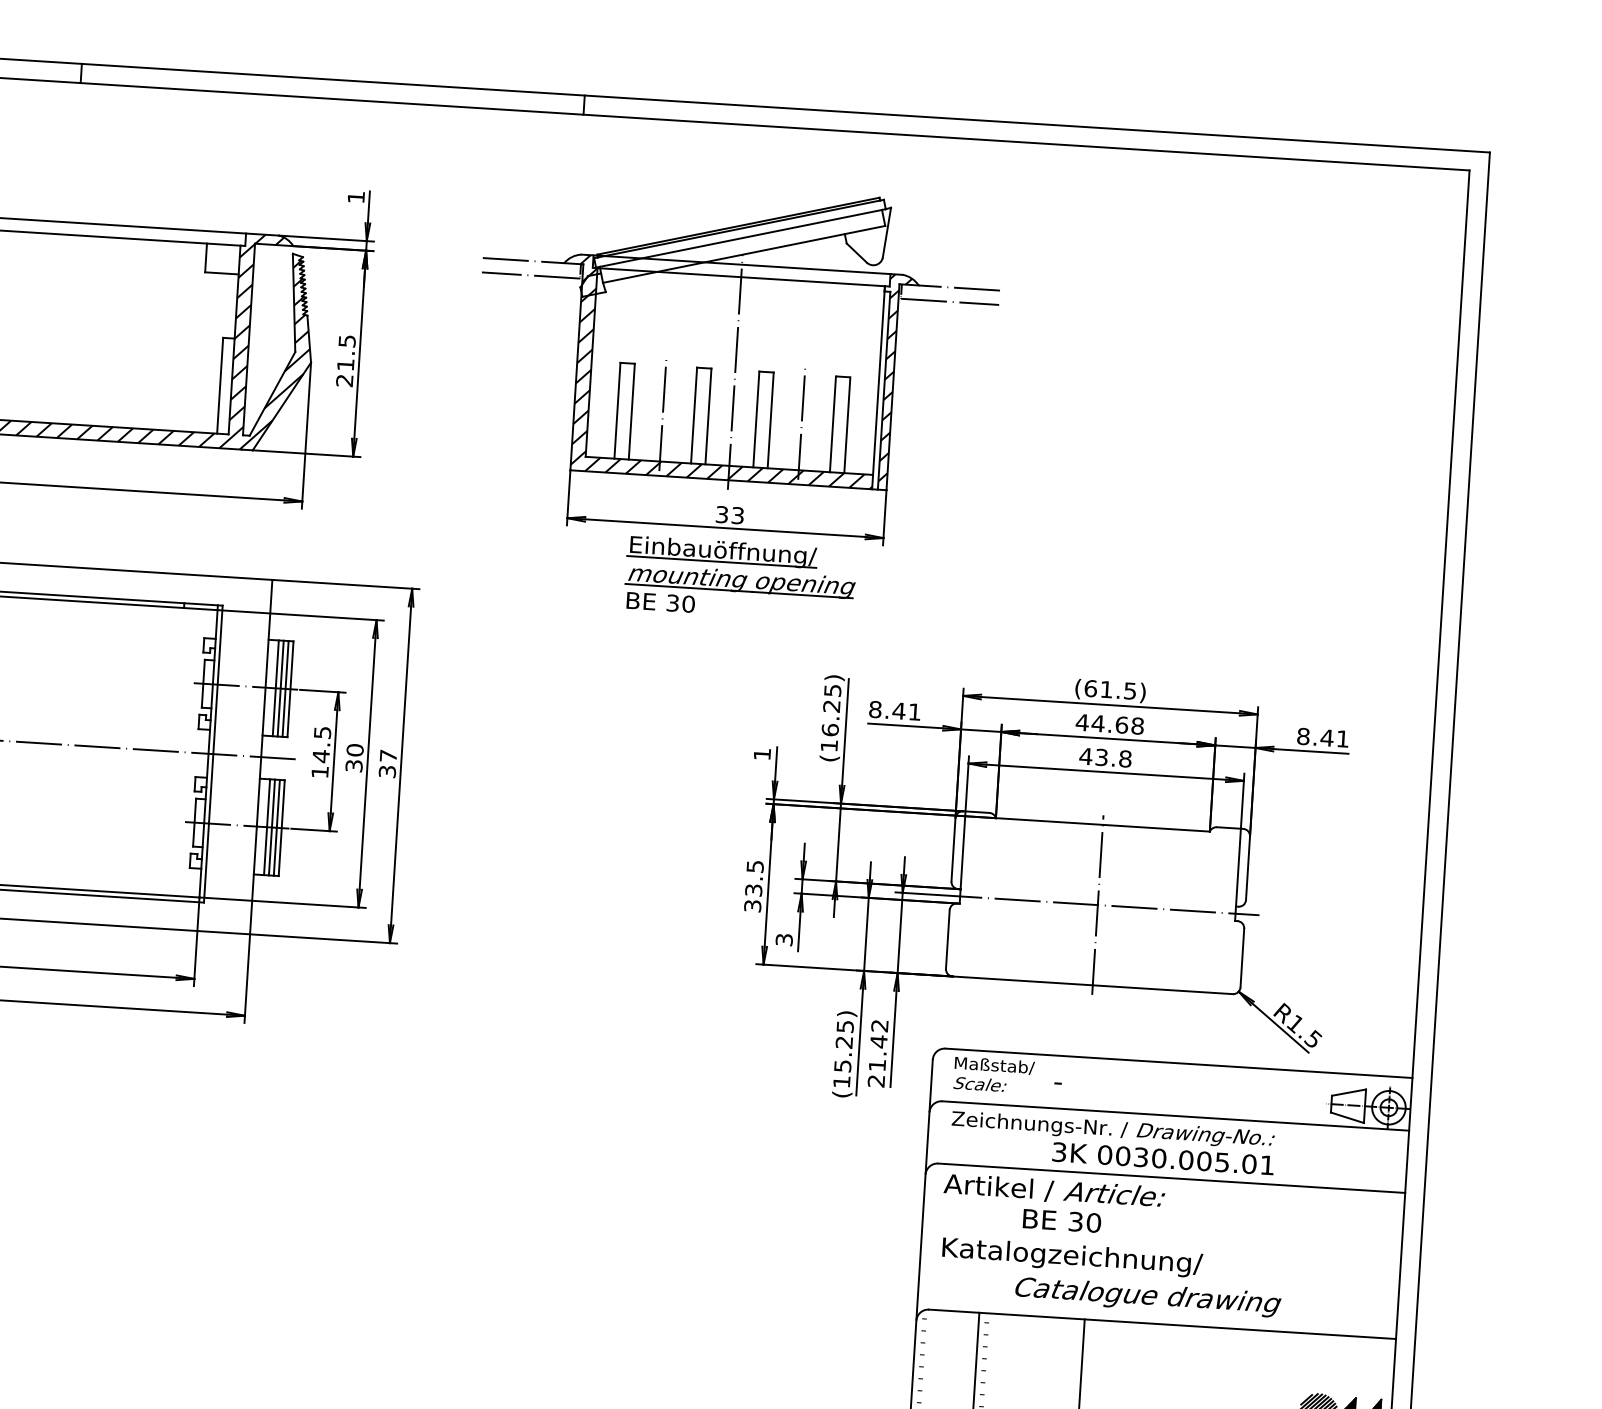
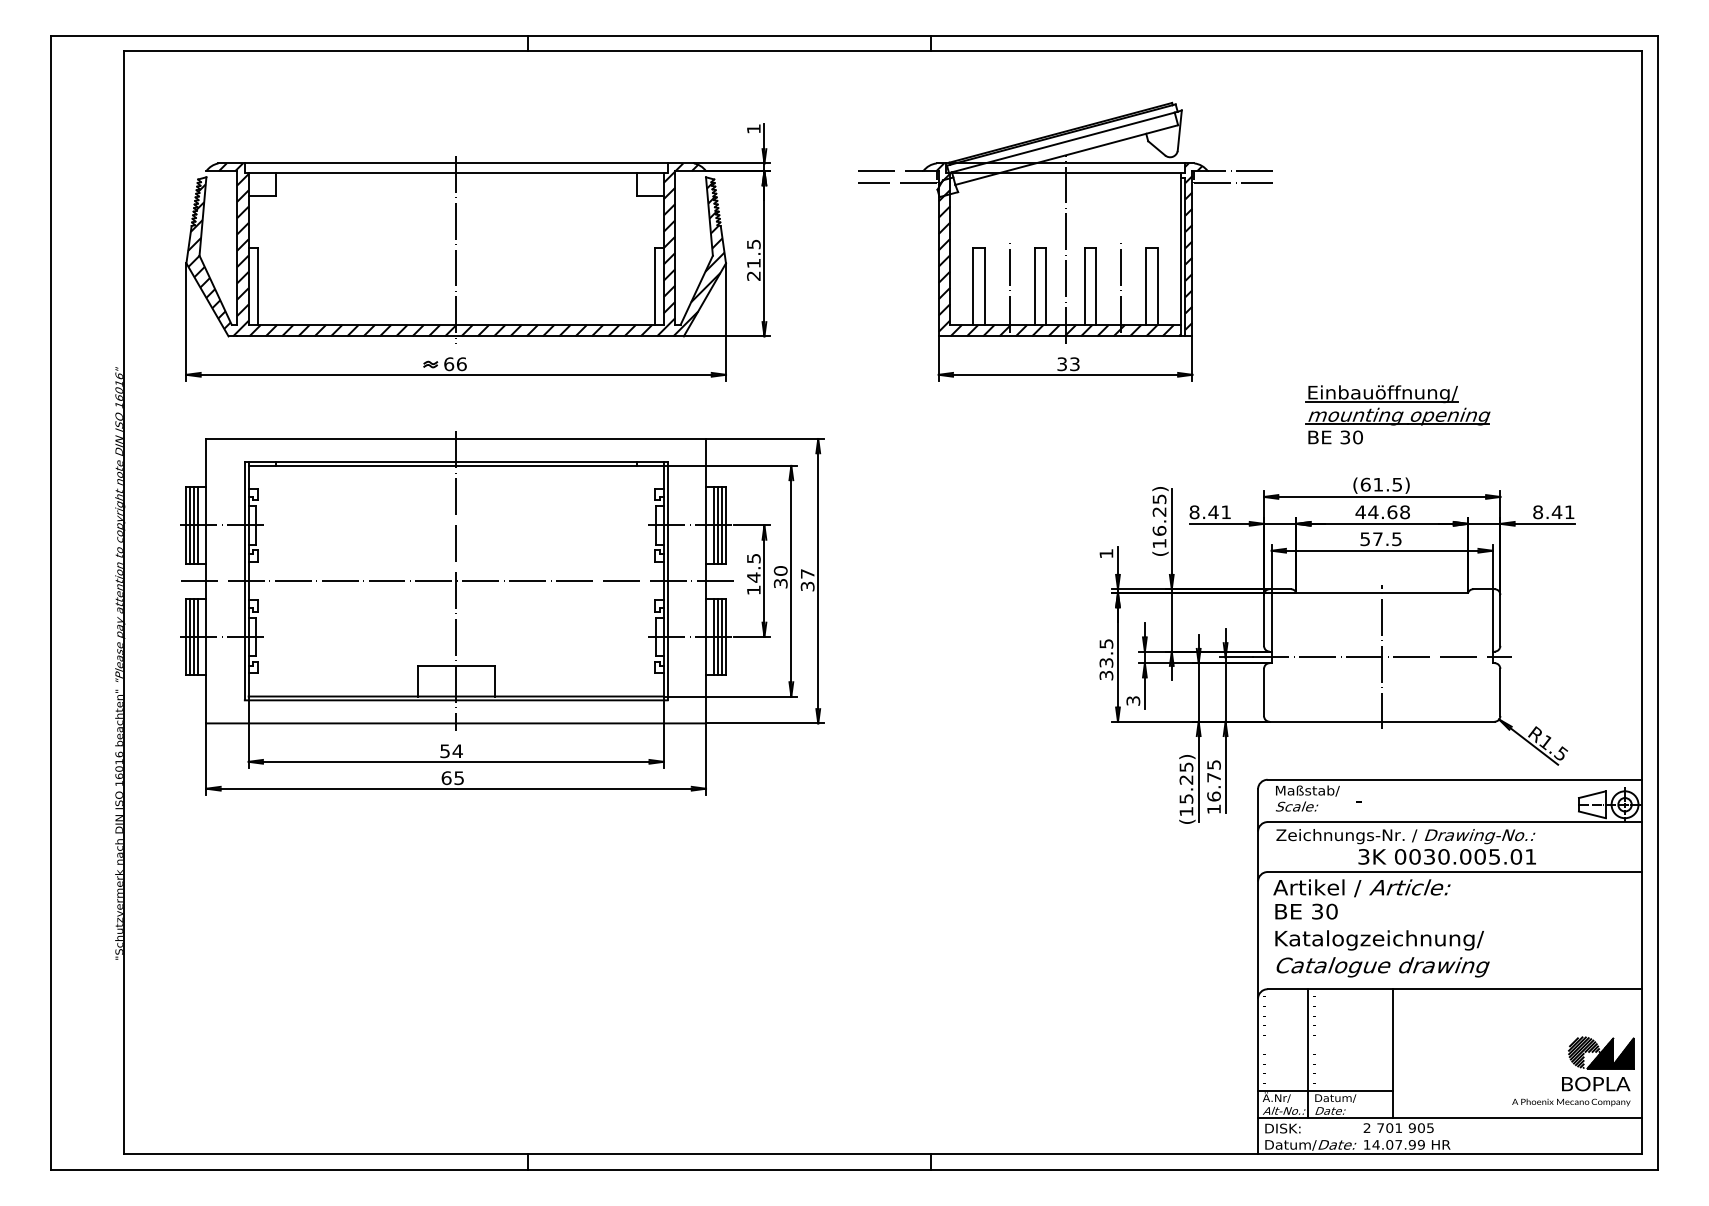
part: (739, 578) -> (1397, 414), moved
text: (1104, 758) -> (1380, 539), 43.8 -> 57.5
text: (877, 1053) -> (1213, 787), 21.42 -> 16.75
text: (1062, 1220) -> (1306, 911), moved
text: (1147, 1297) -> (1382, 967), moved

